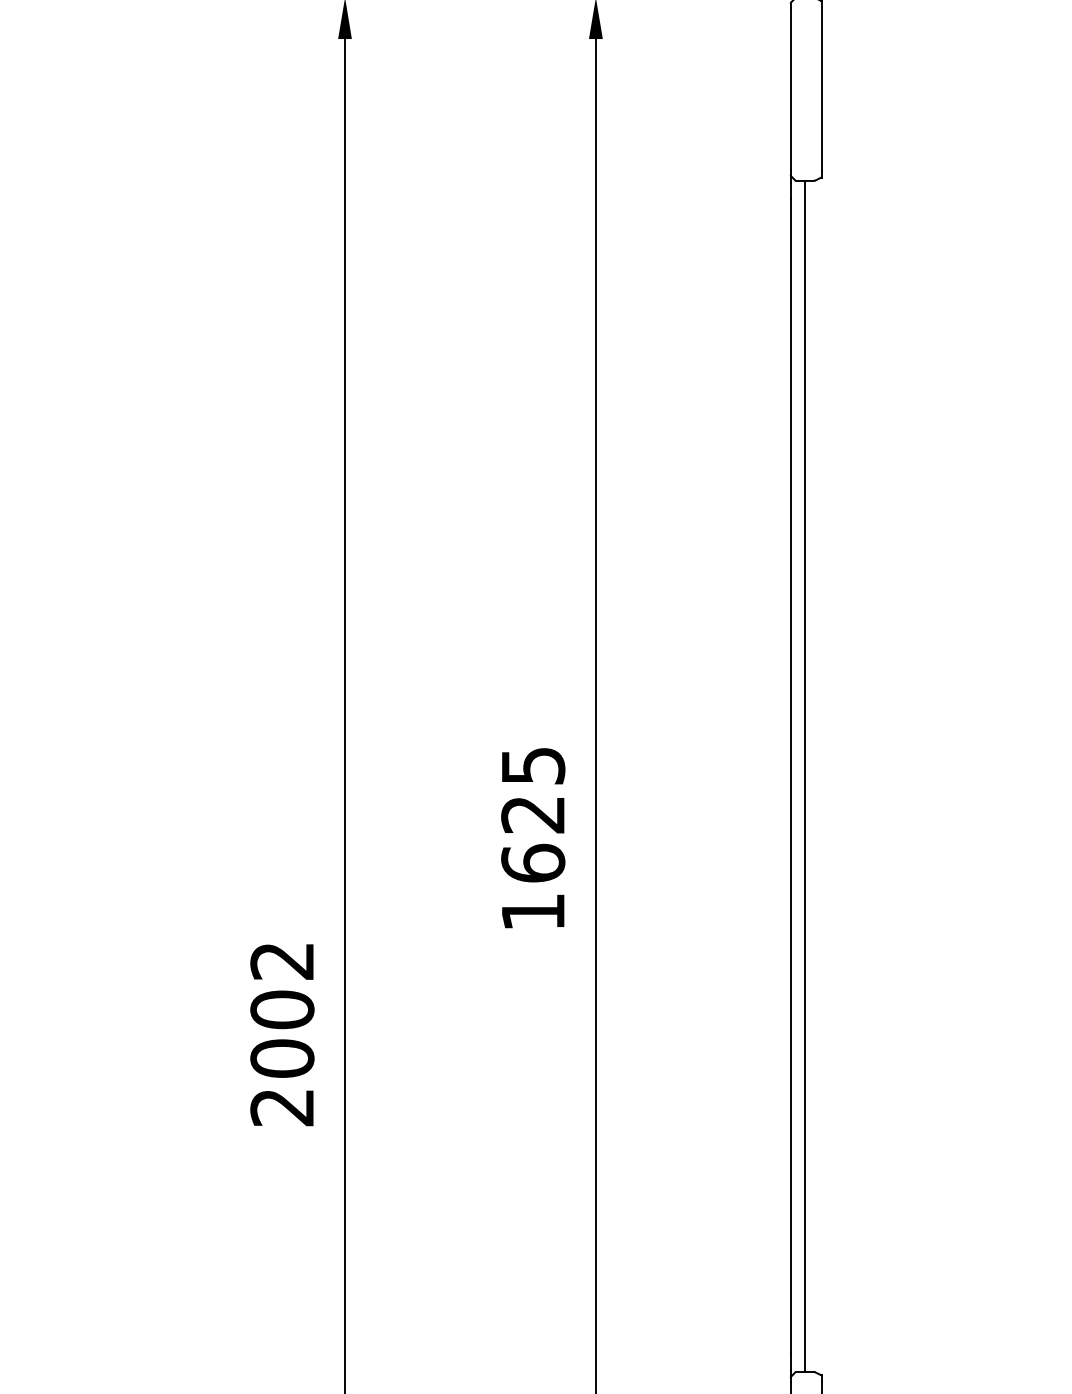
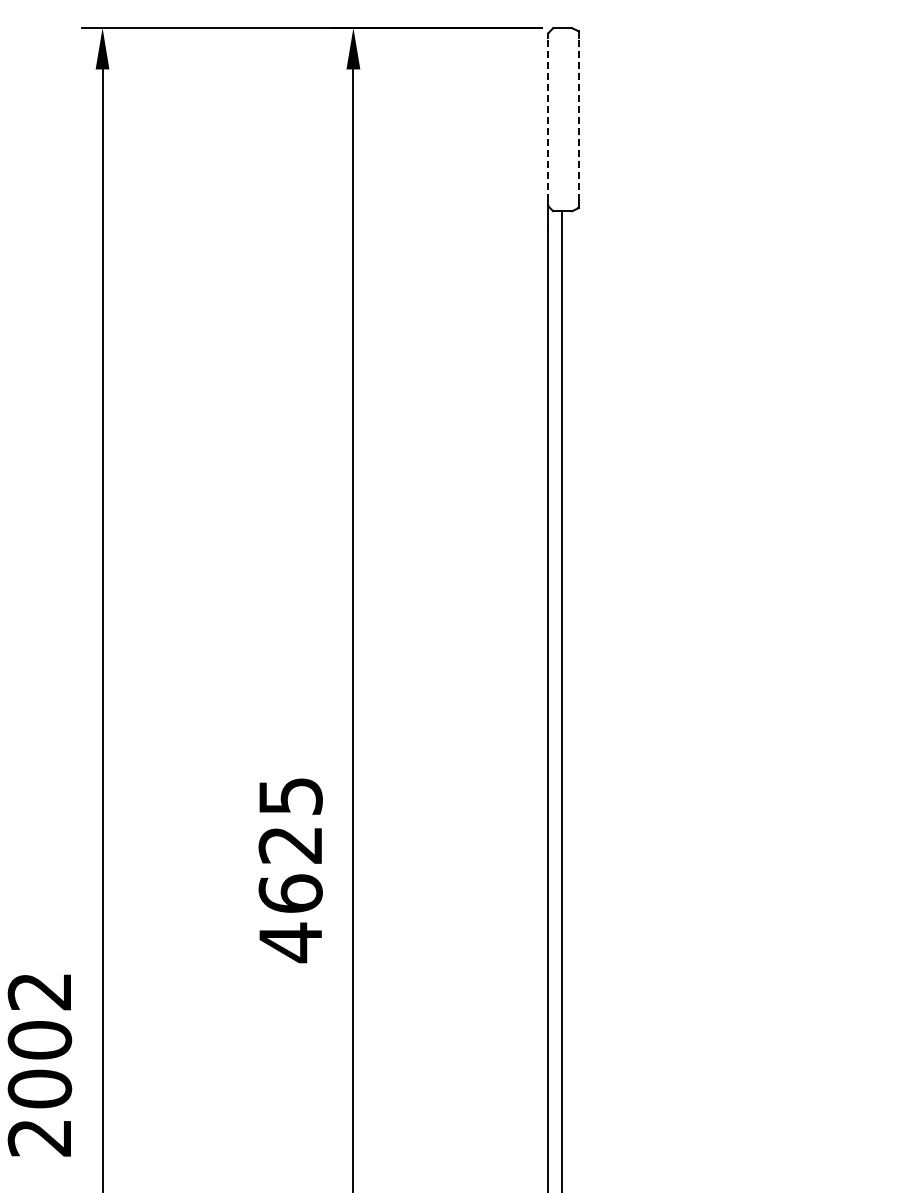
line: (790, 88) -> (548, 118), solid -> dashed
line: (821, 88) -> (579, 118), solid -> dashed
text: (533, 912) -> (291, 942), 1625 -> 4625

